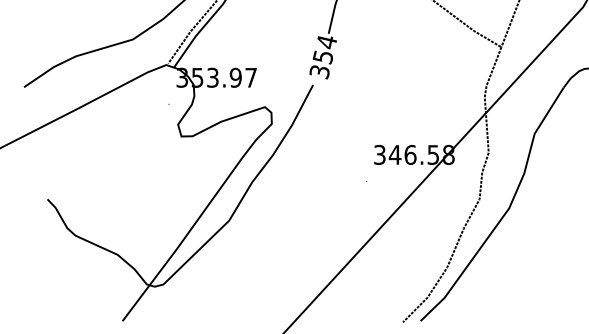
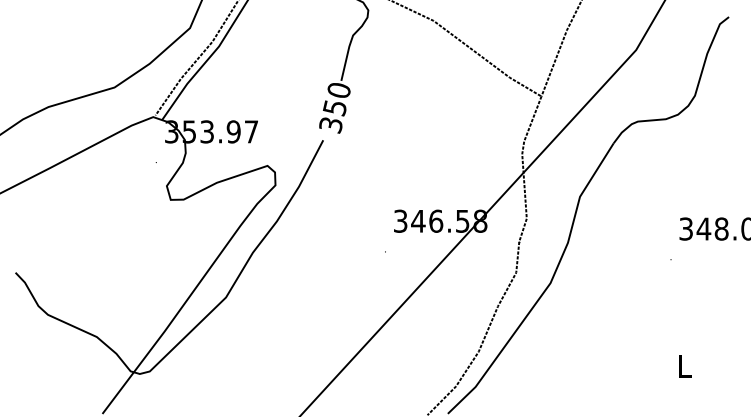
text: (326, 42) -> (338, 90), 354 -> 350

